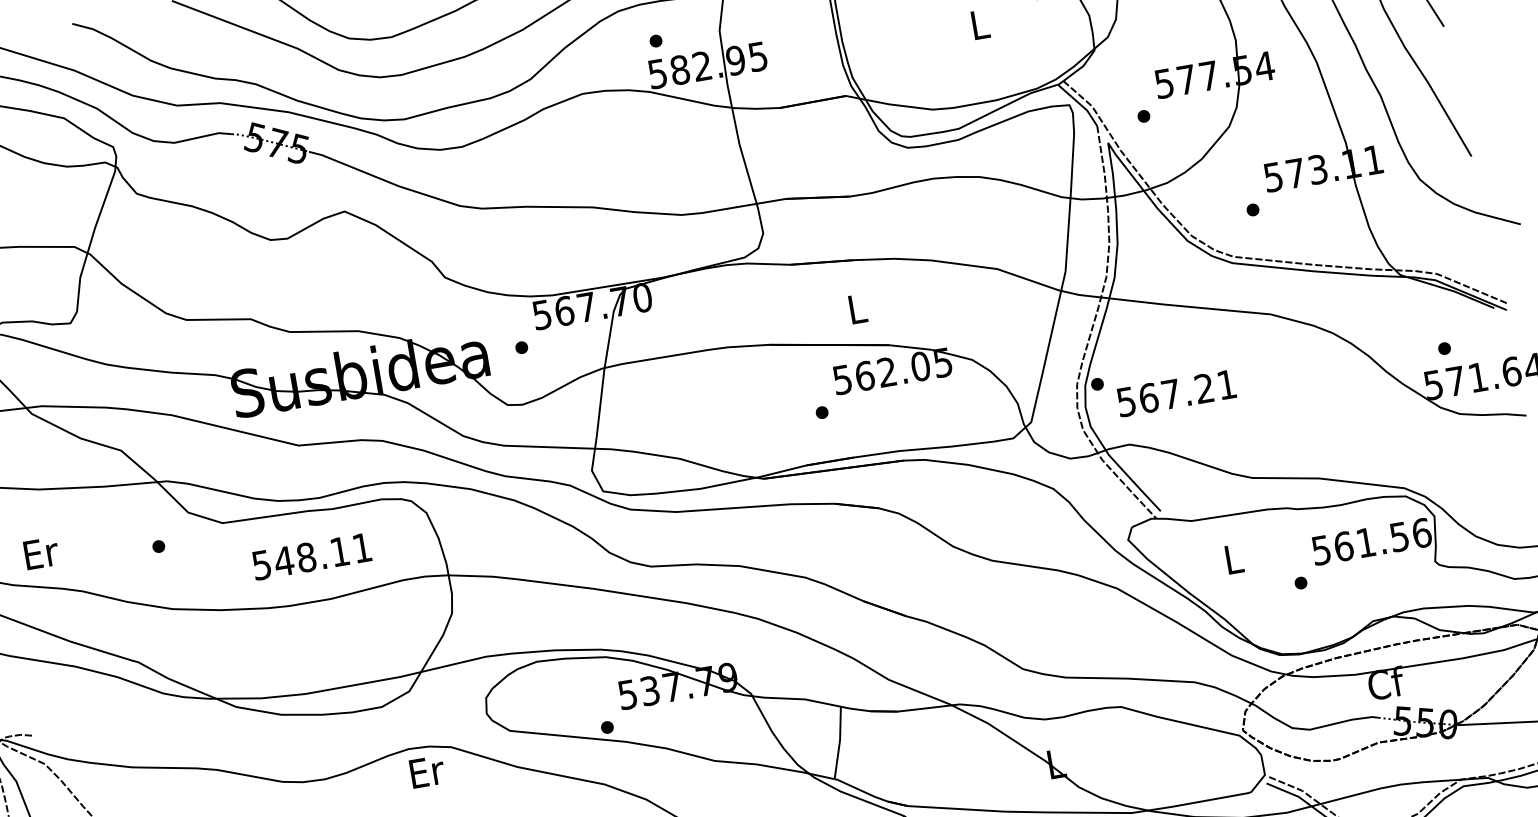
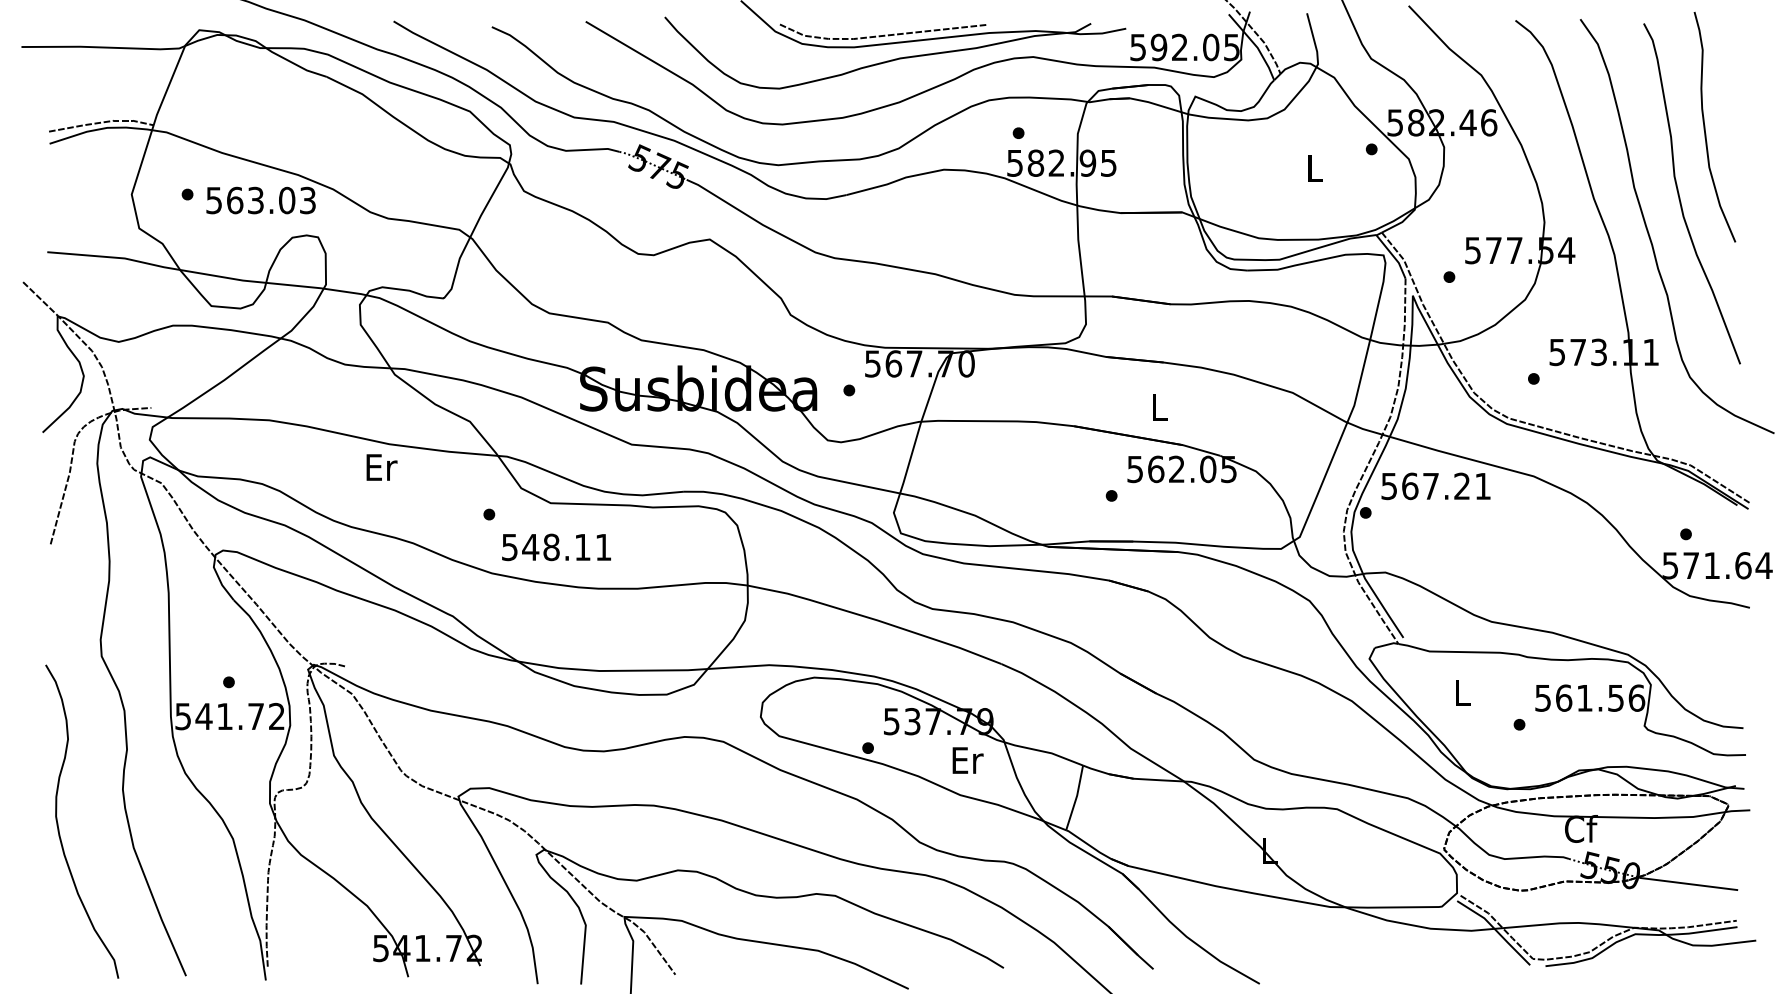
text: (1175, 393) -> (1435, 486), moved
text: (41, 553) -> (381, 467), moved
text: (311, 556) -> (556, 547), moved
text: (426, 771) -> (967, 760), moved

